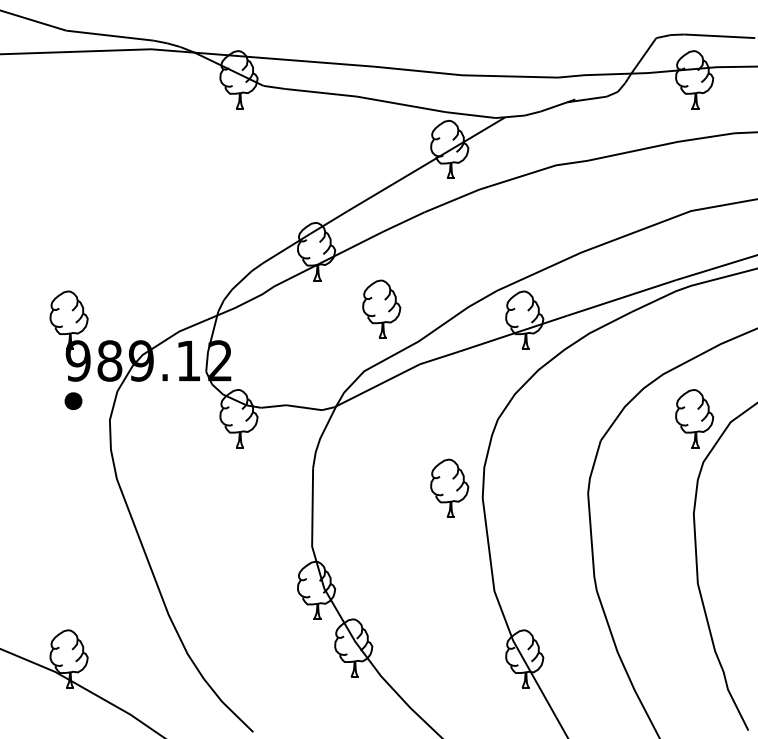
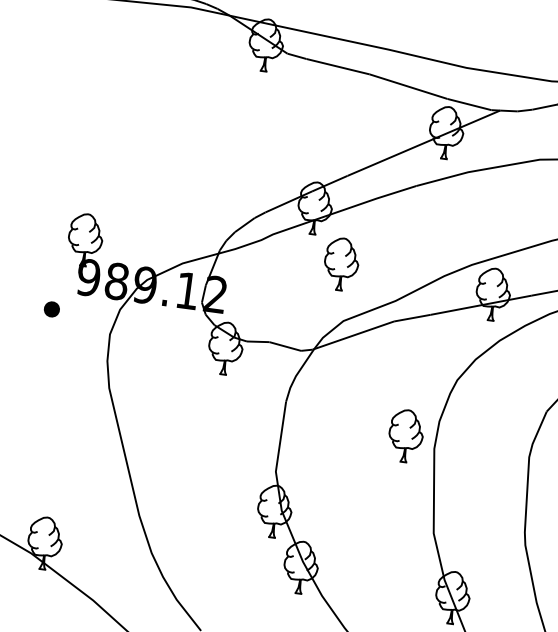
part: (381, 308) -> (341, 263), moved
part: (73, 400) -> (52, 308), moved

